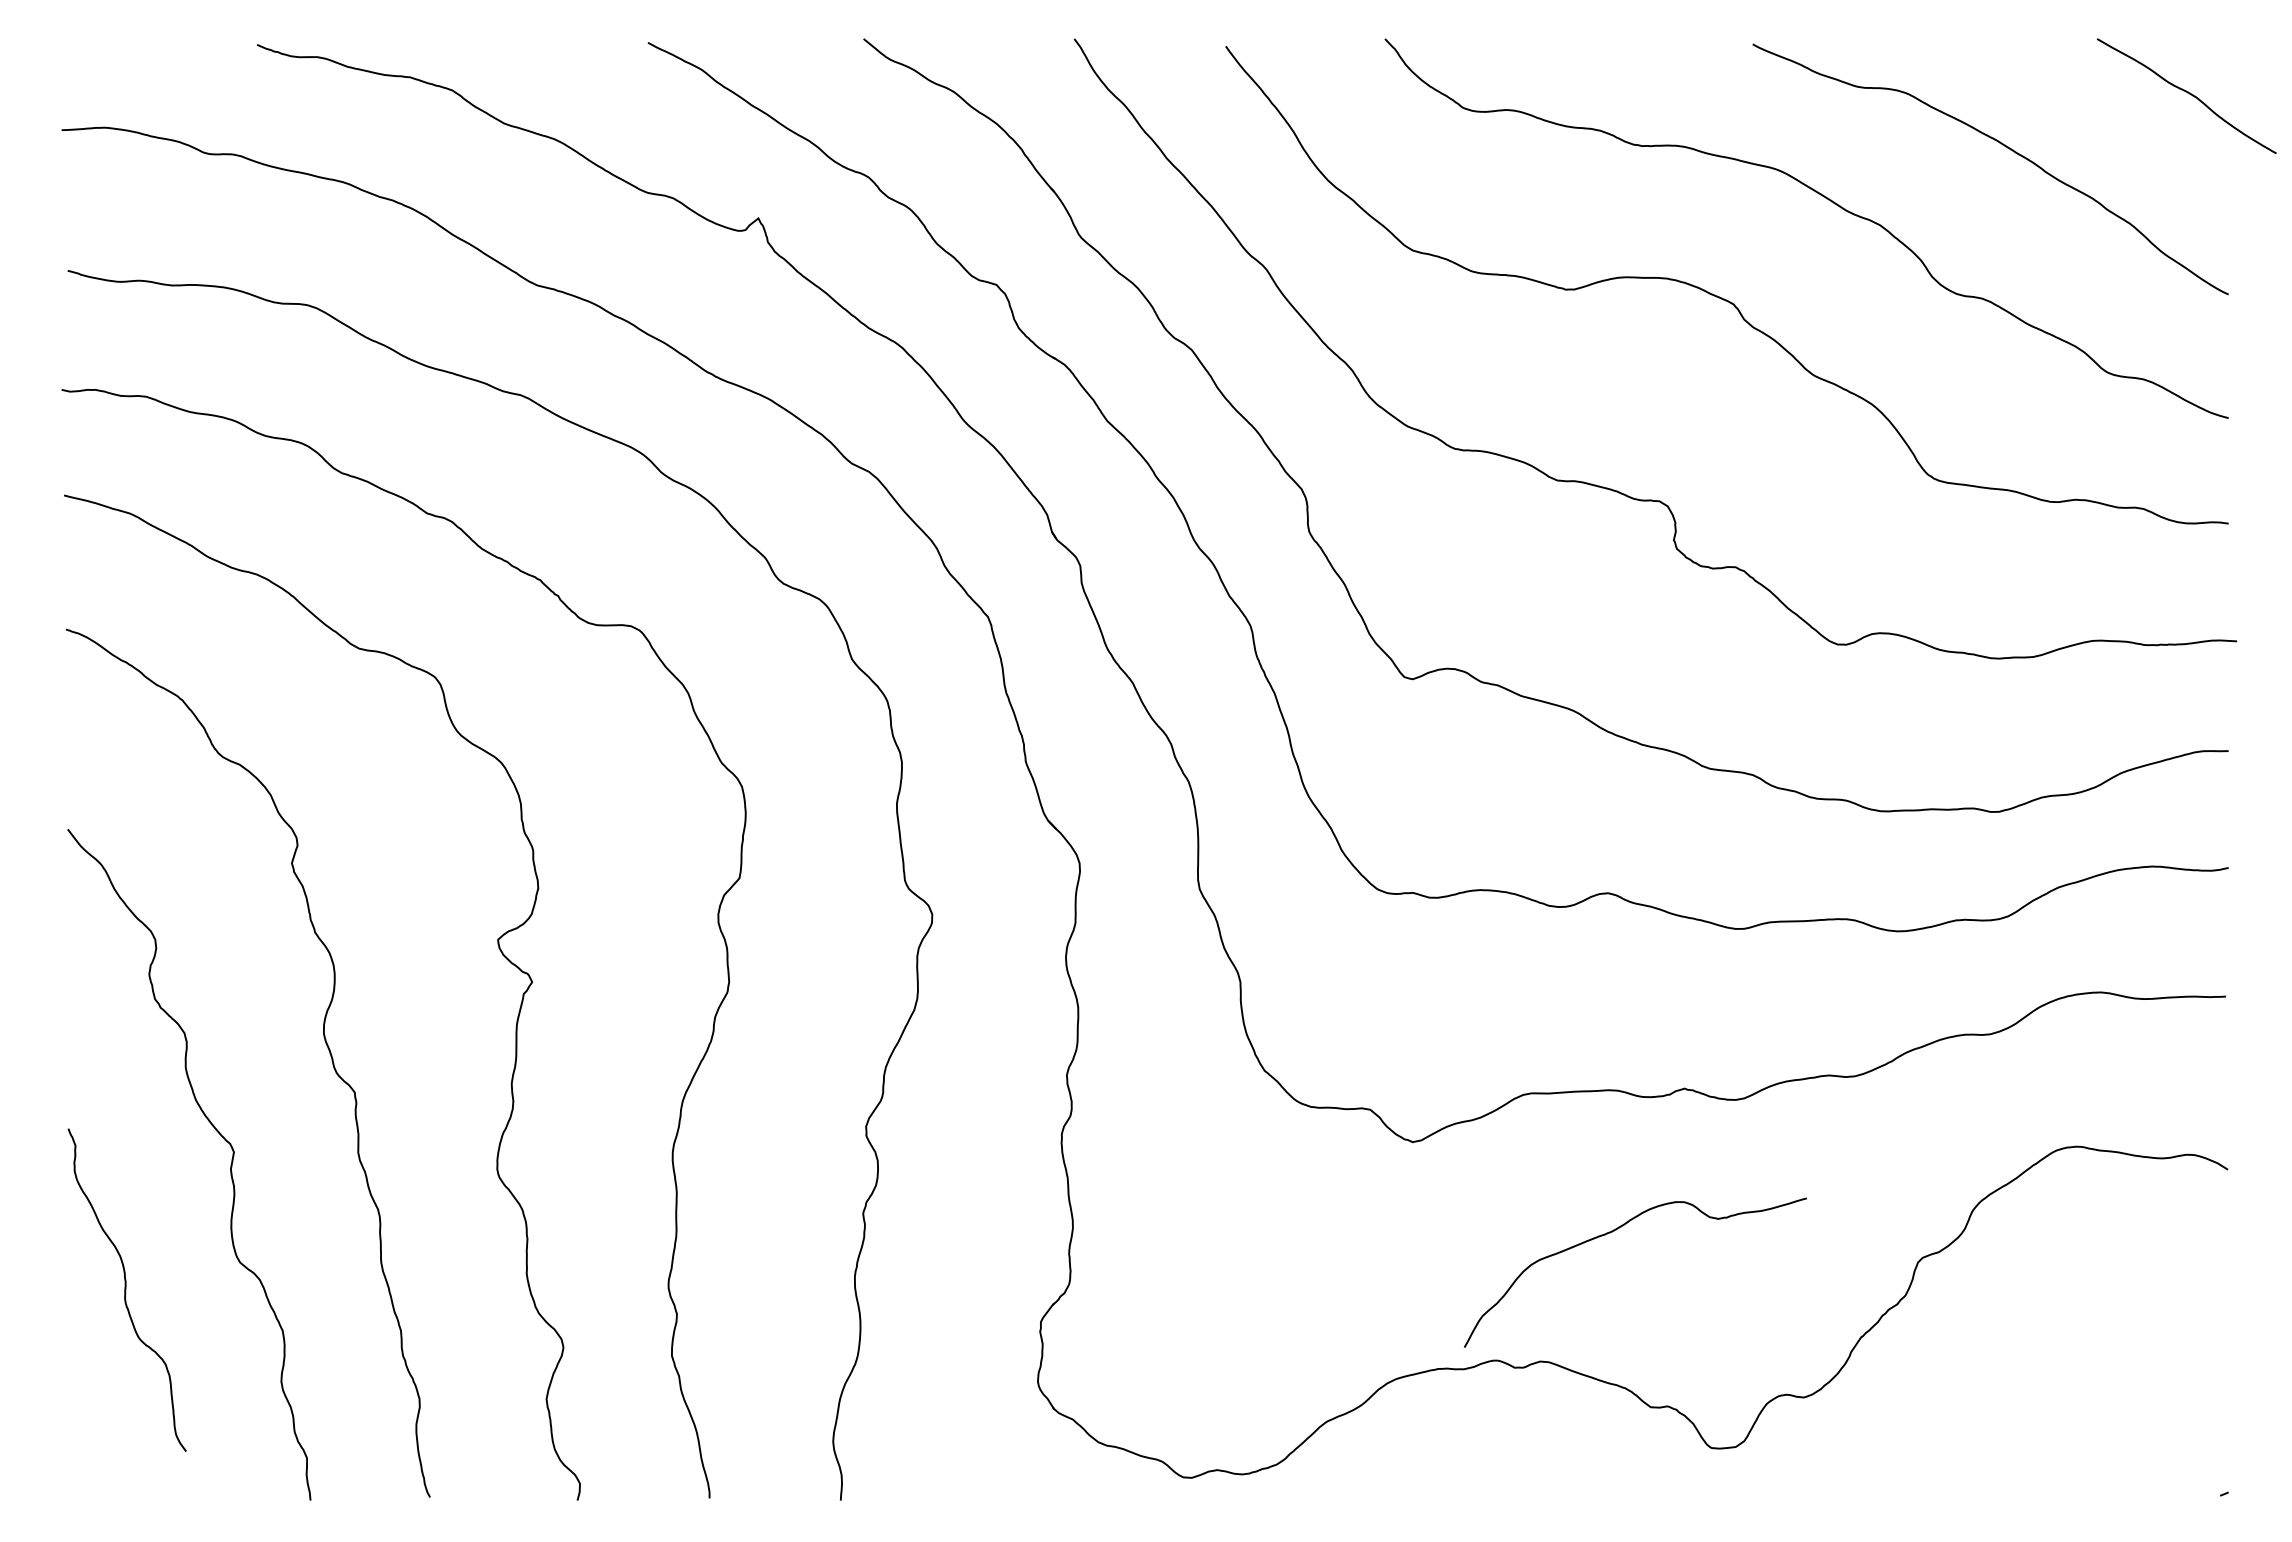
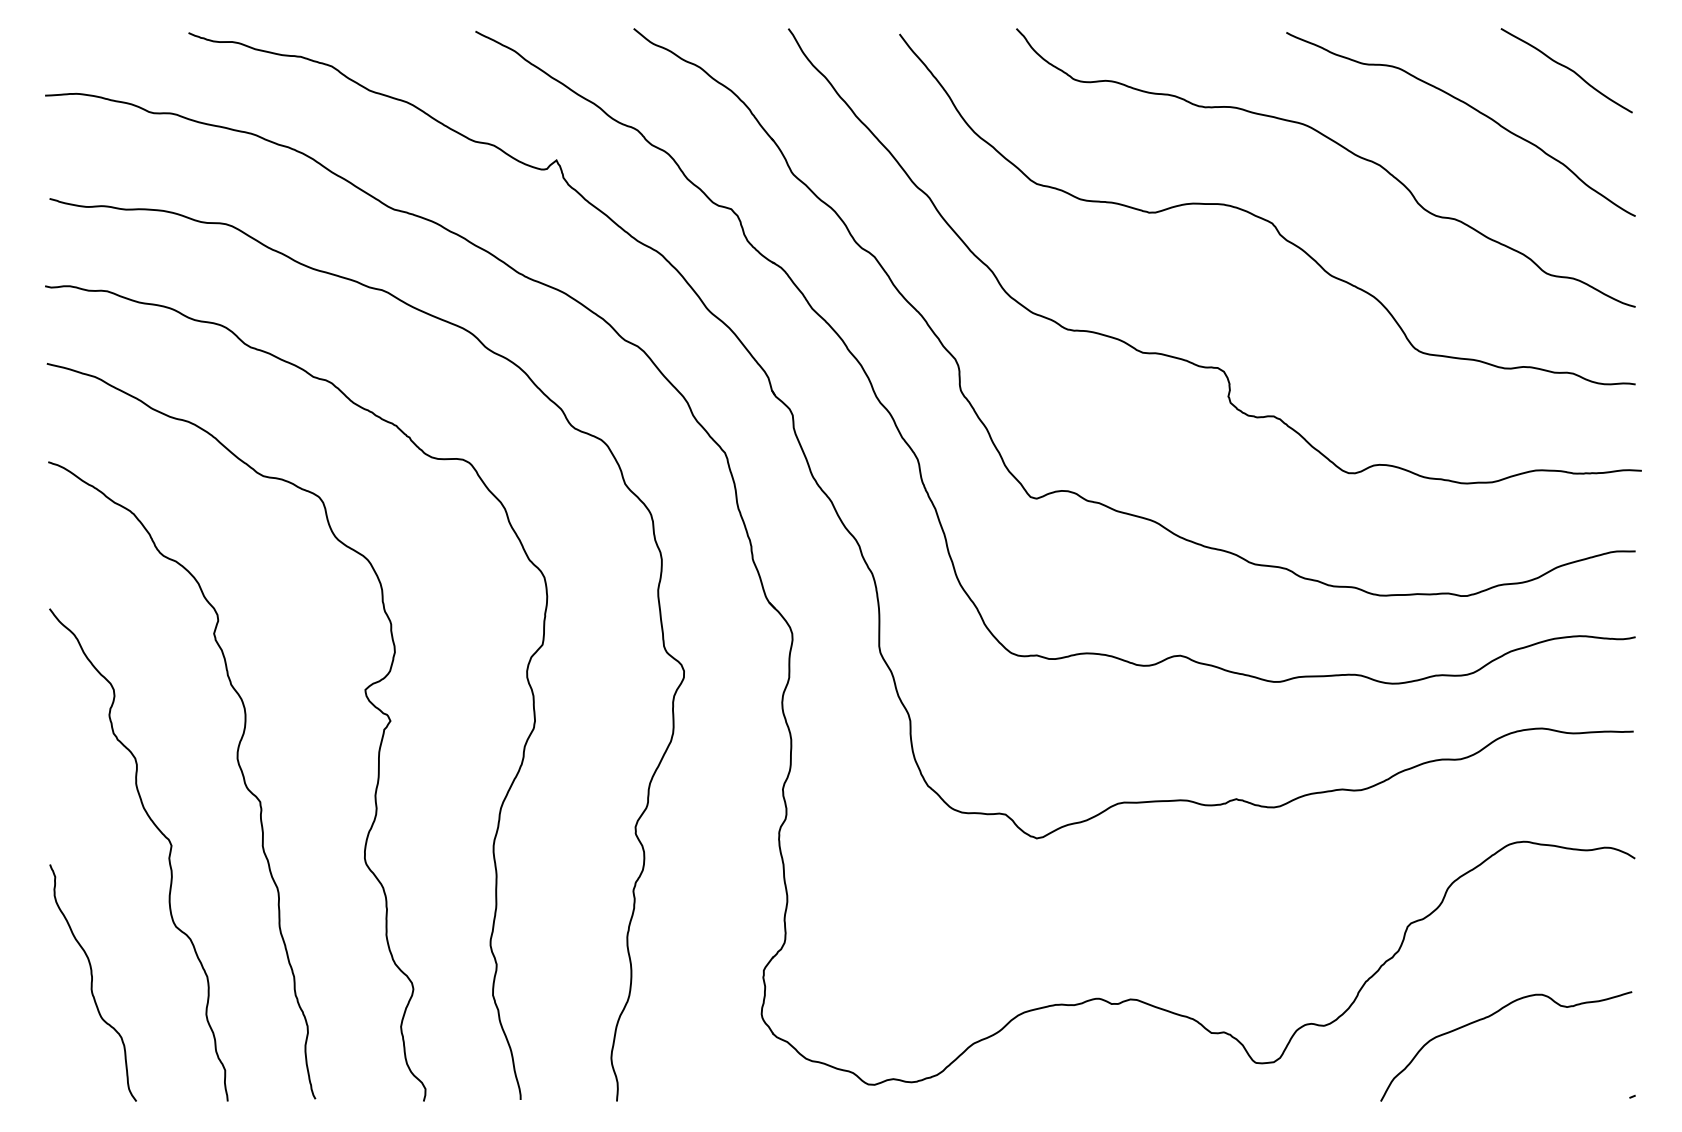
curve: (2187, 93) -> (1567, 68), moved
curve: (1614, 1231) -> (1490, 1016), moved
curve: (126, 1289) -> (92, 982), moved

